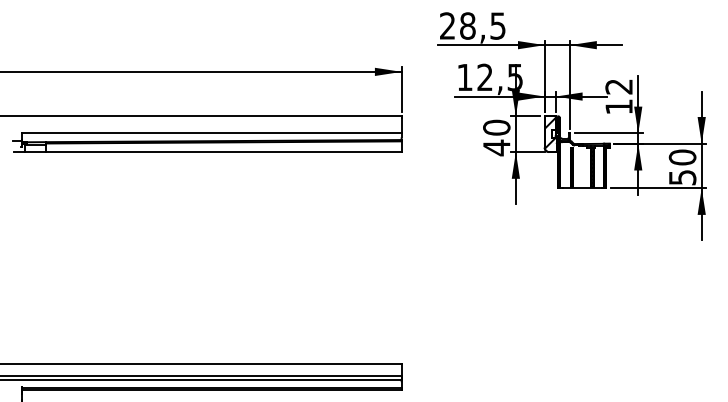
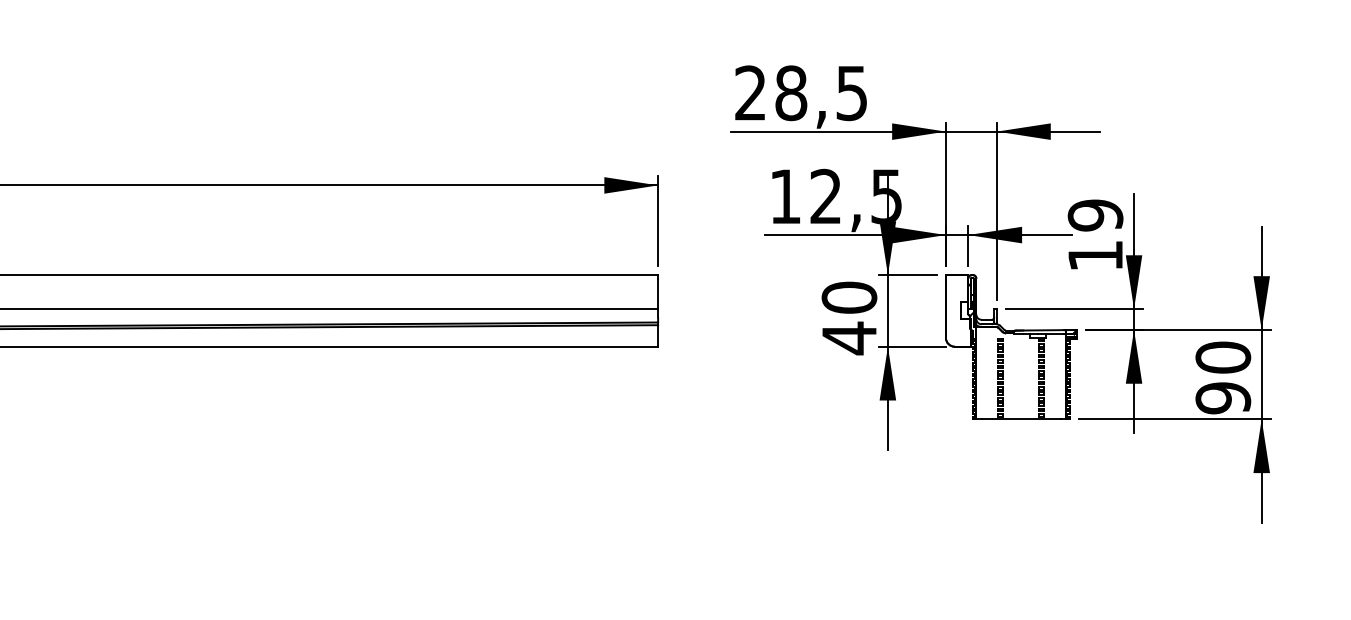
text: (618, 86) -> (1094, 214), 12 -> 19
hatch: (549, 132) -> (955, 307), removed
text: (682, 177) -> (1223, 397), 50 -> 90

